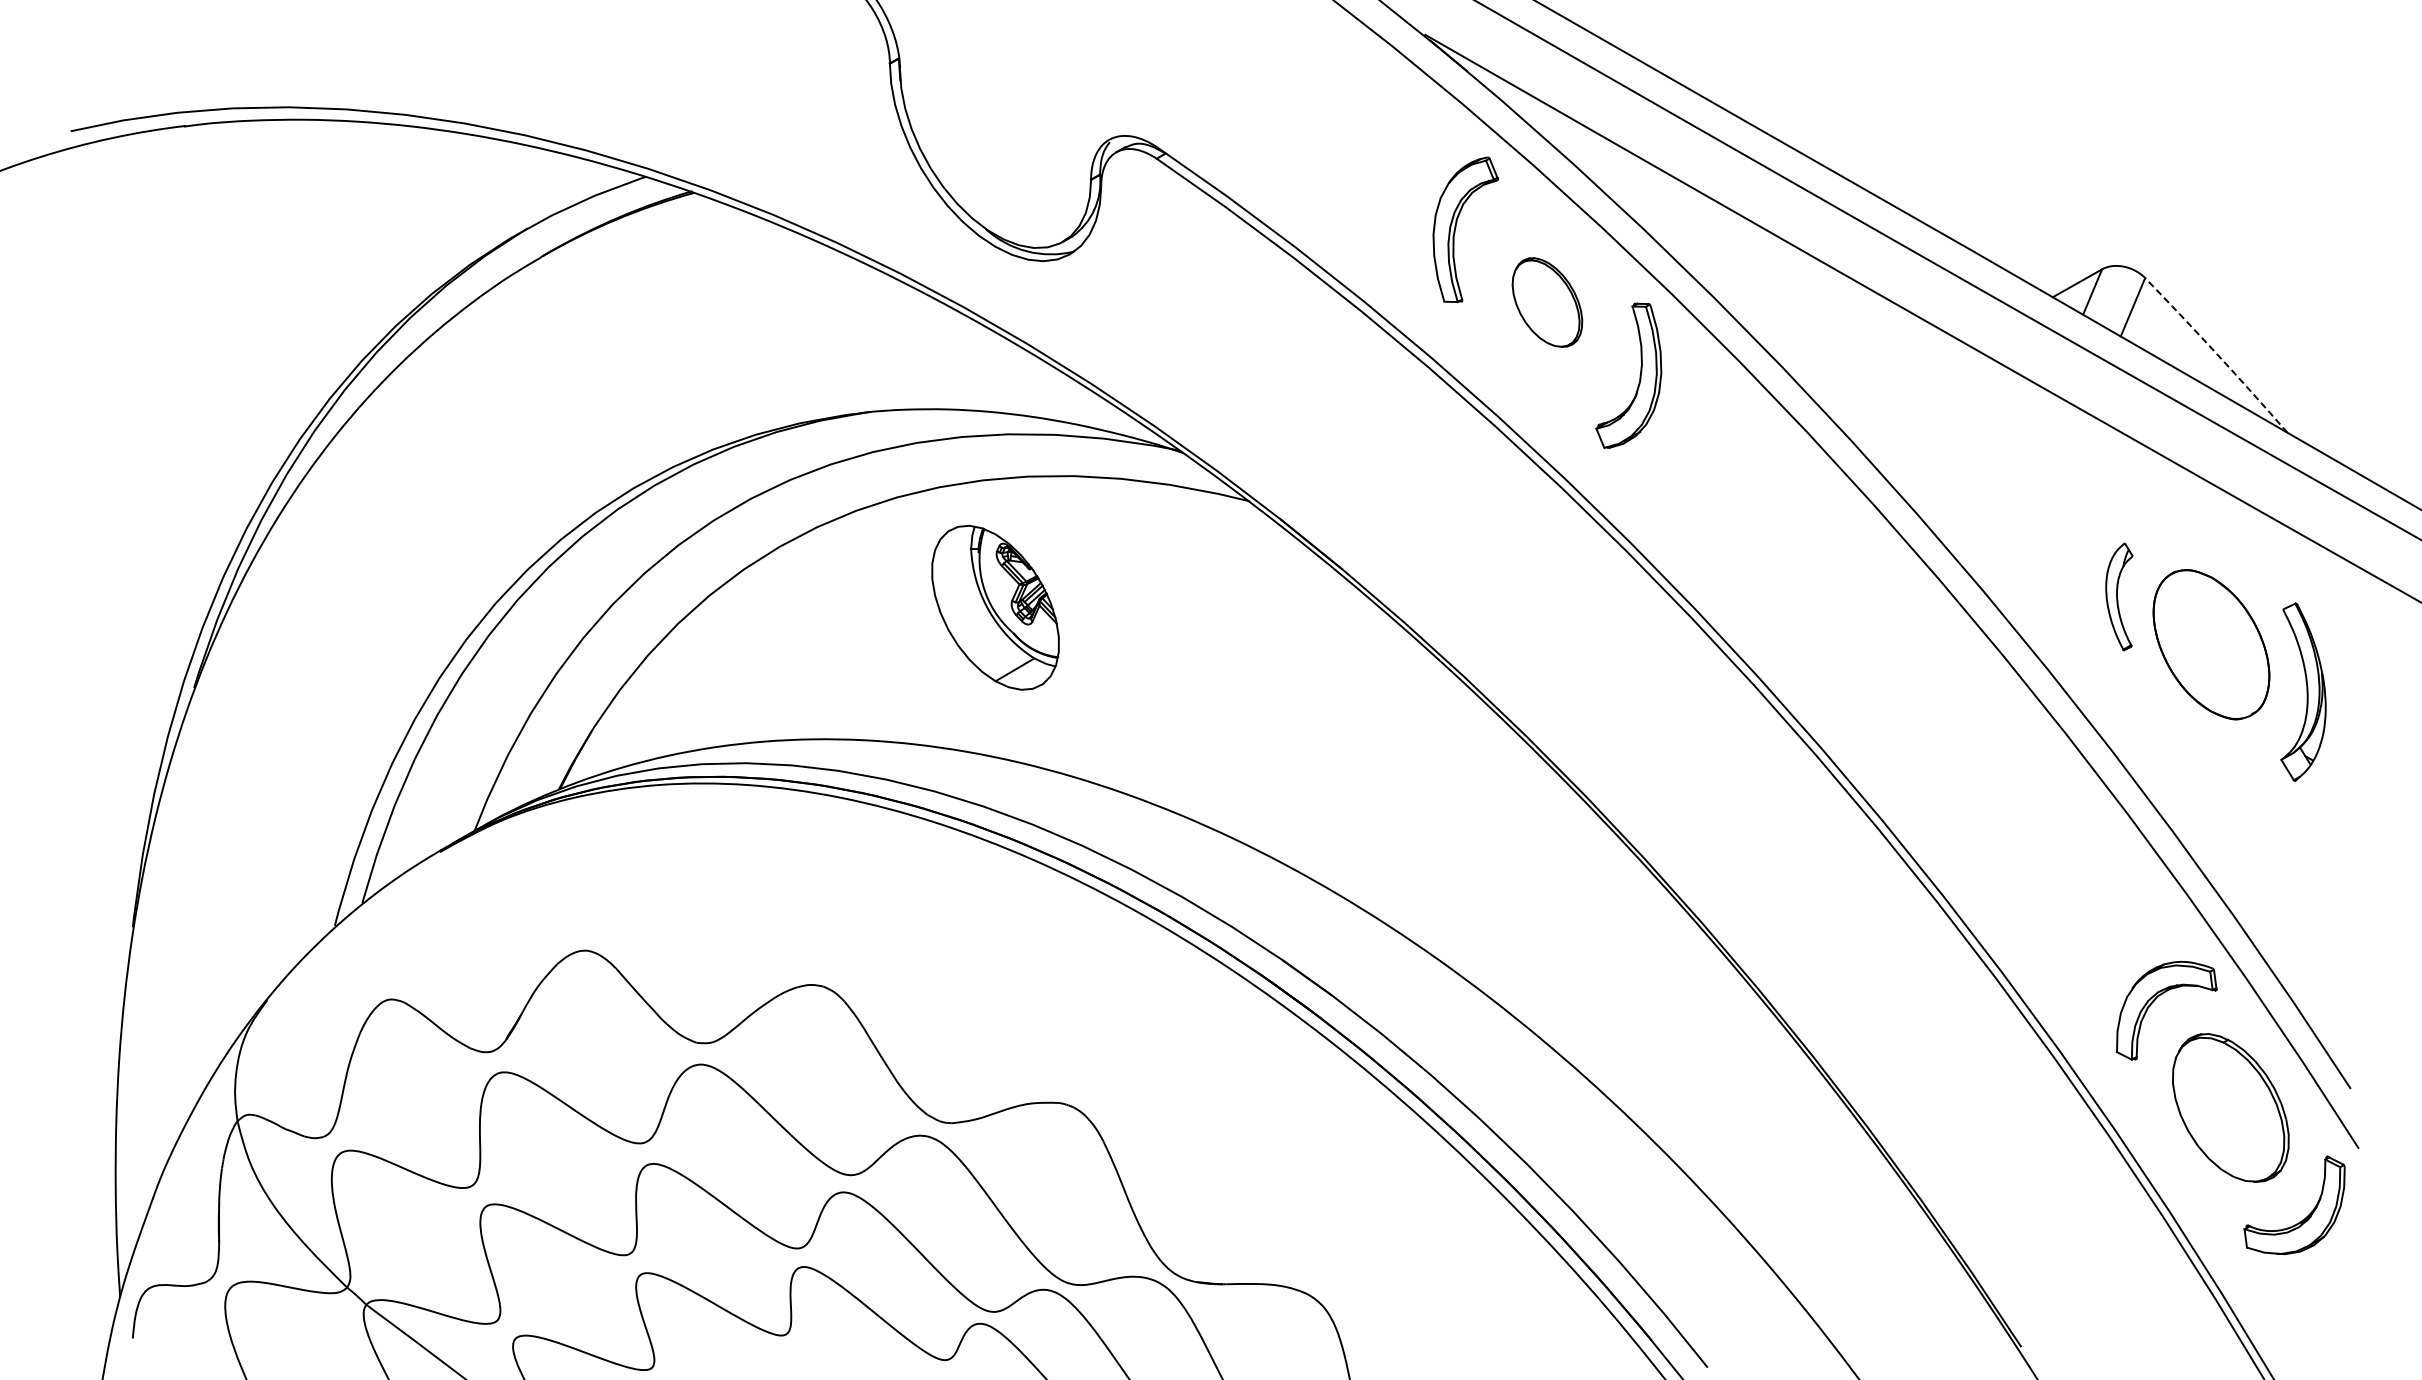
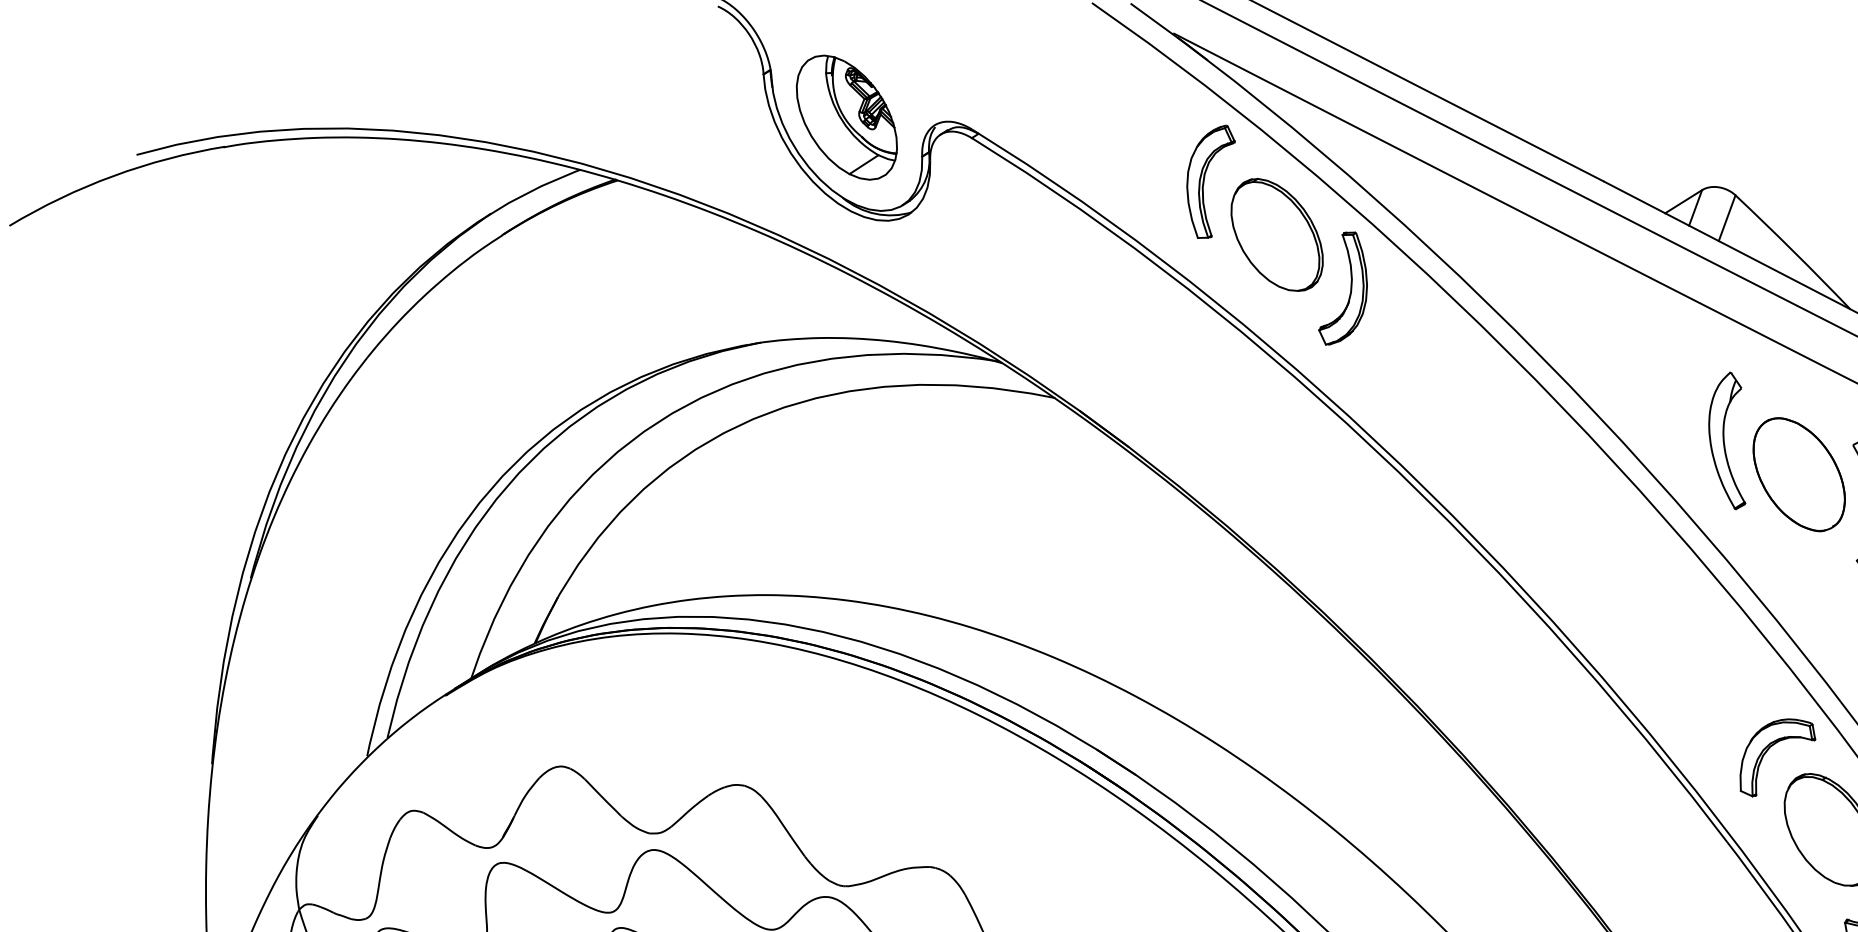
part: (1547, 302) -> (1277, 234), size x1.67
arc: (2217, 354) -> (1793, 251), dashed -> solid
part: (2119, 596) -> (1726, 440), size x1.67
part: (995, 607) -> (846, 117), moved

